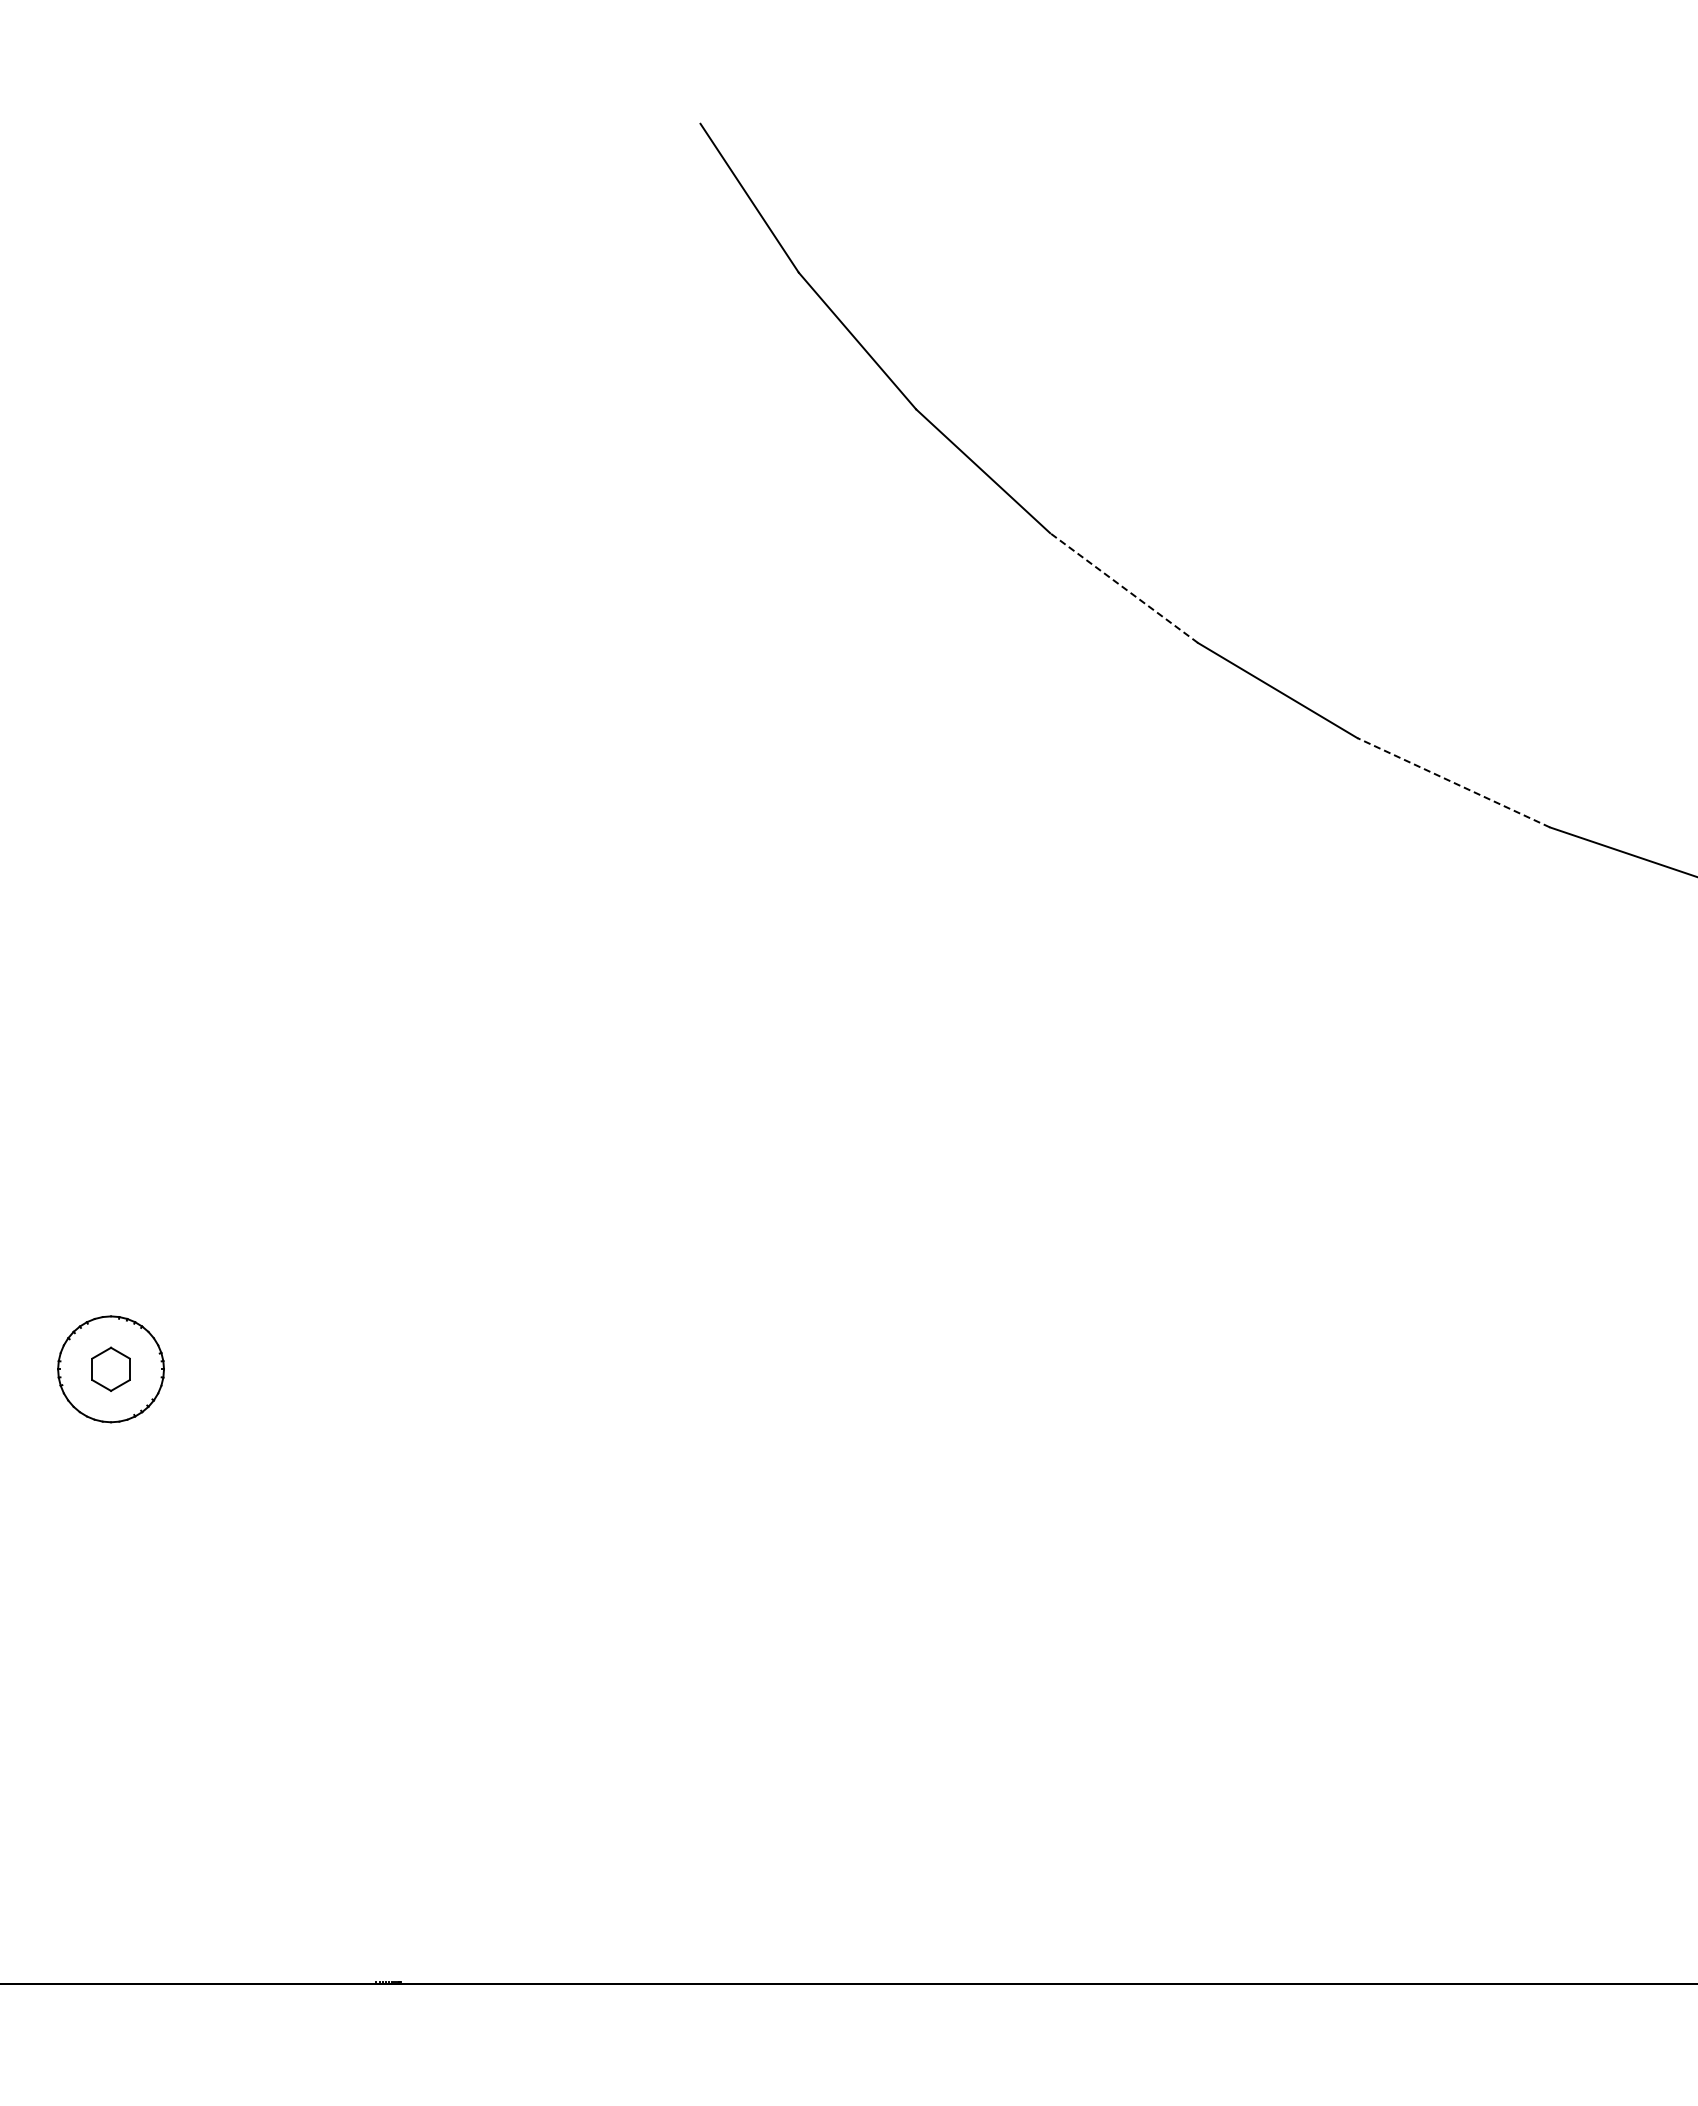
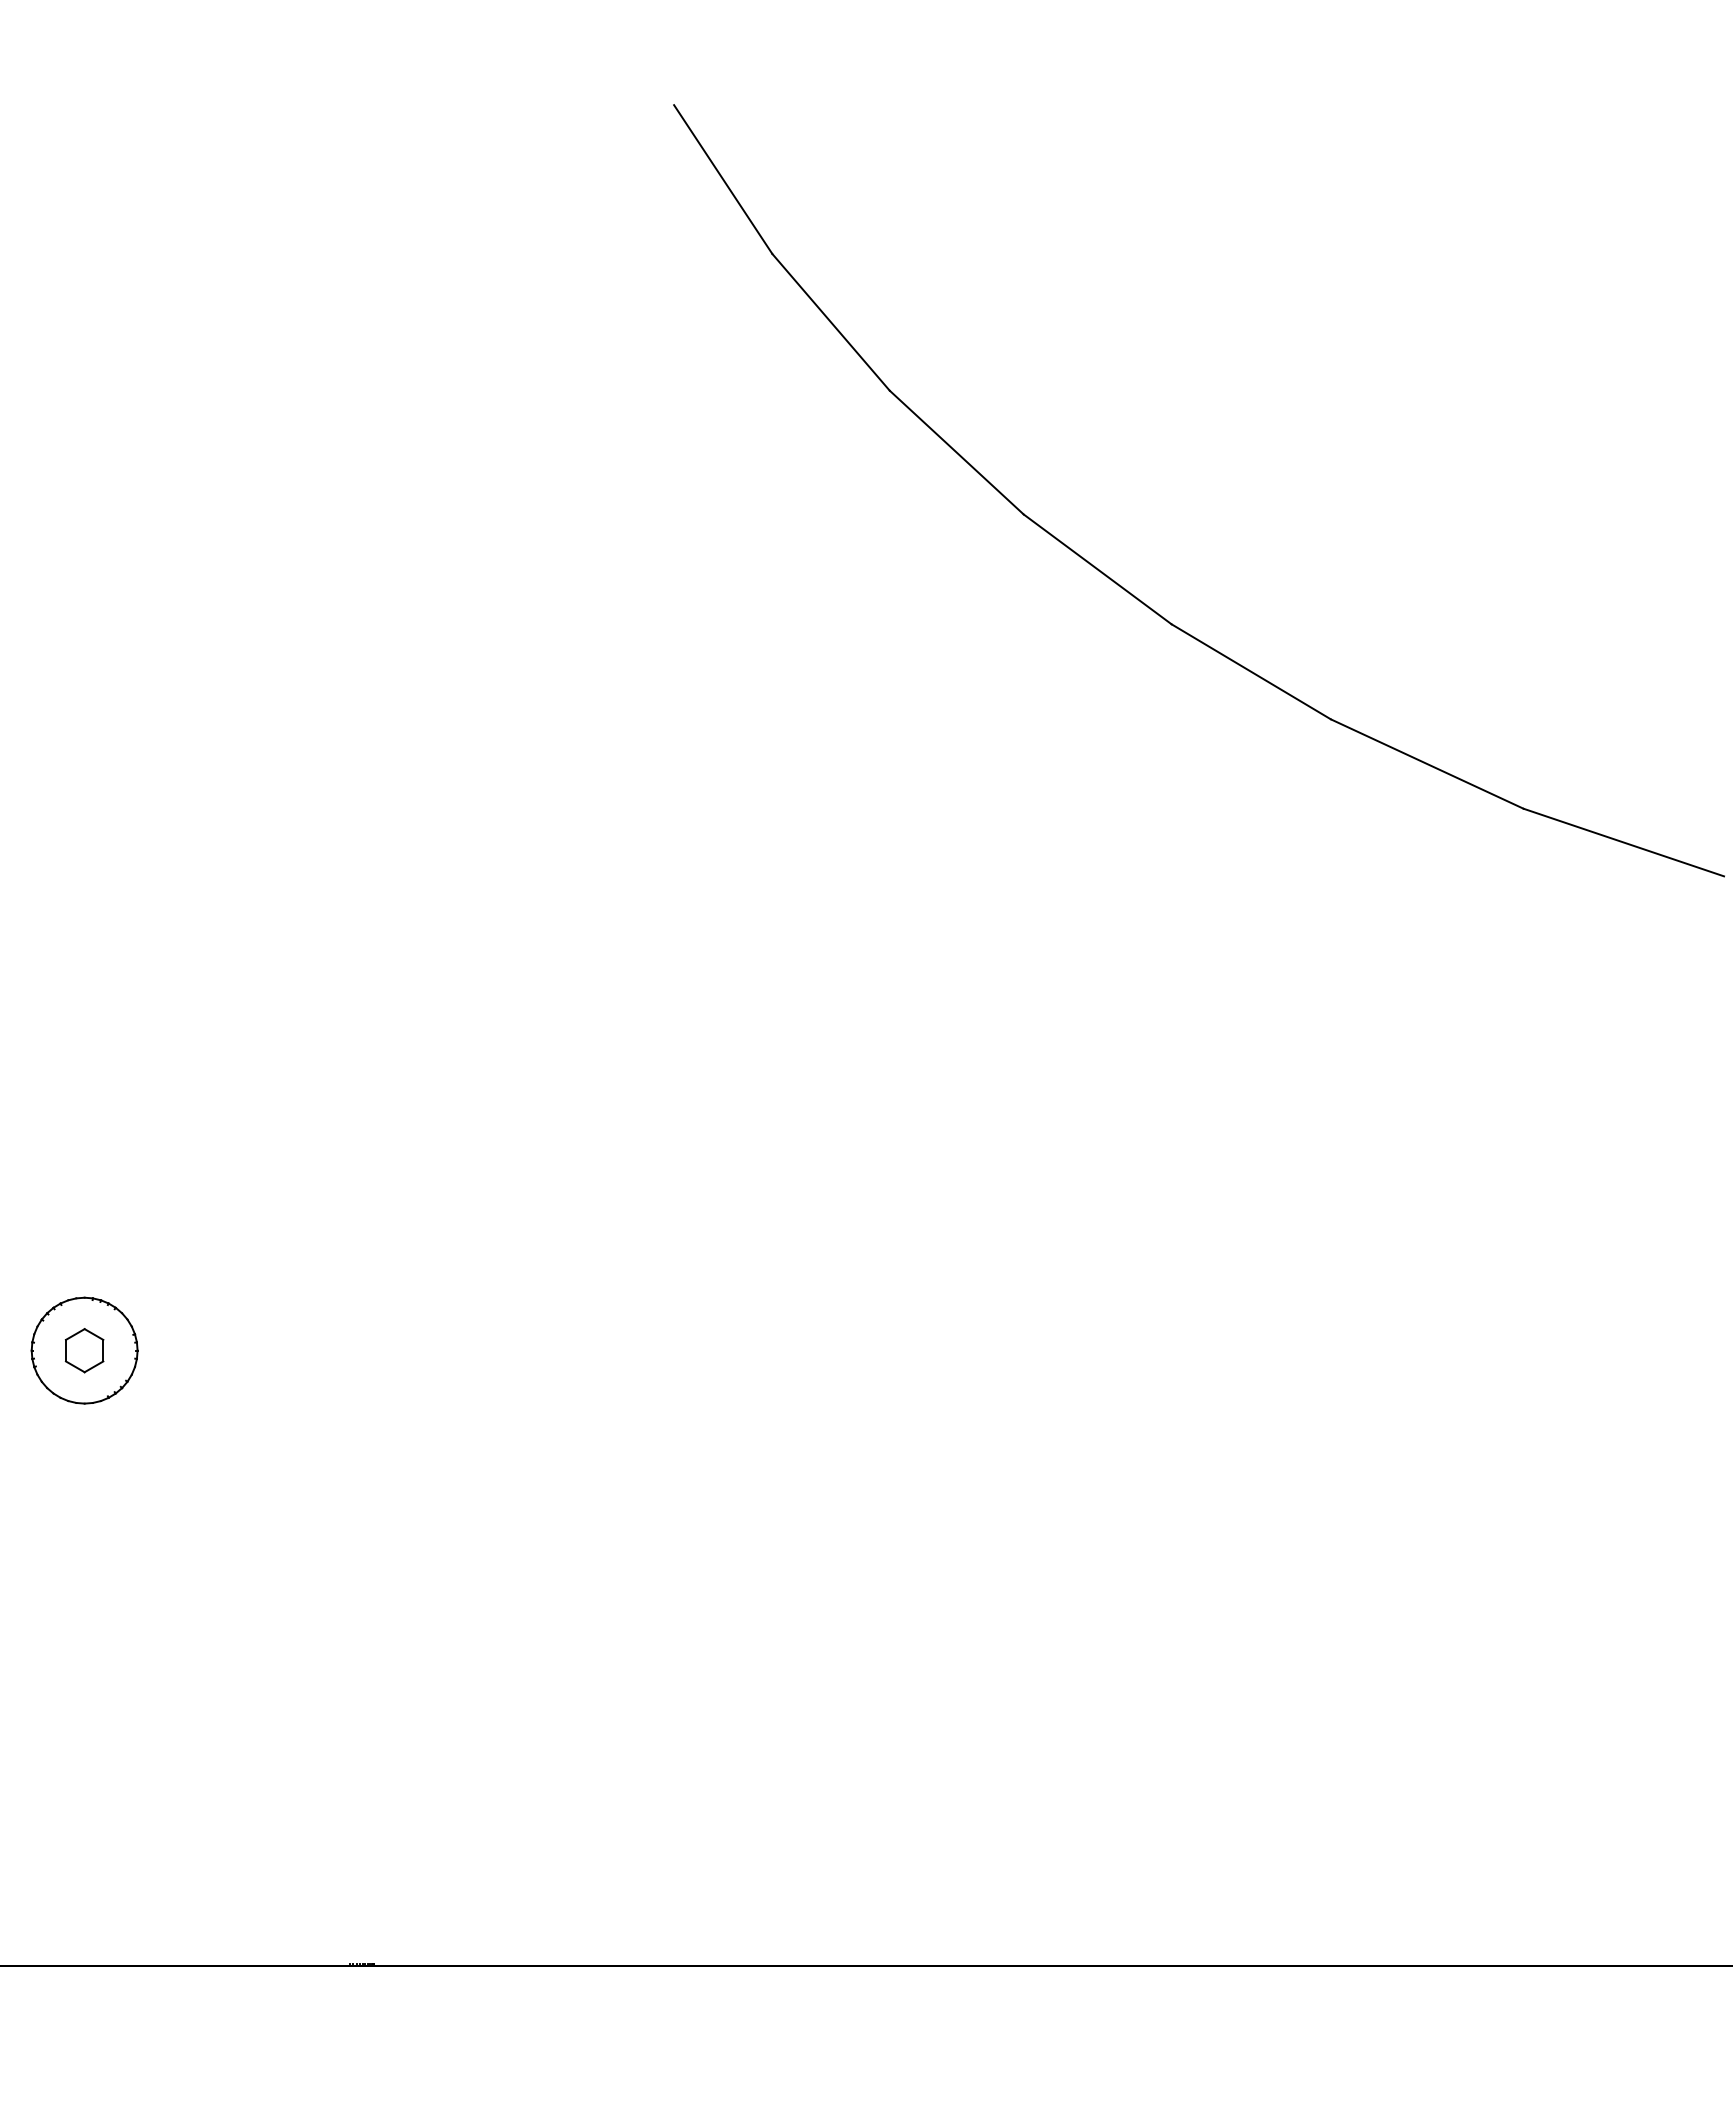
line: (1123, 588) -> (1097, 569), dashed -> solid
line: (1452, 782) -> (1426, 763), dashed -> solid

